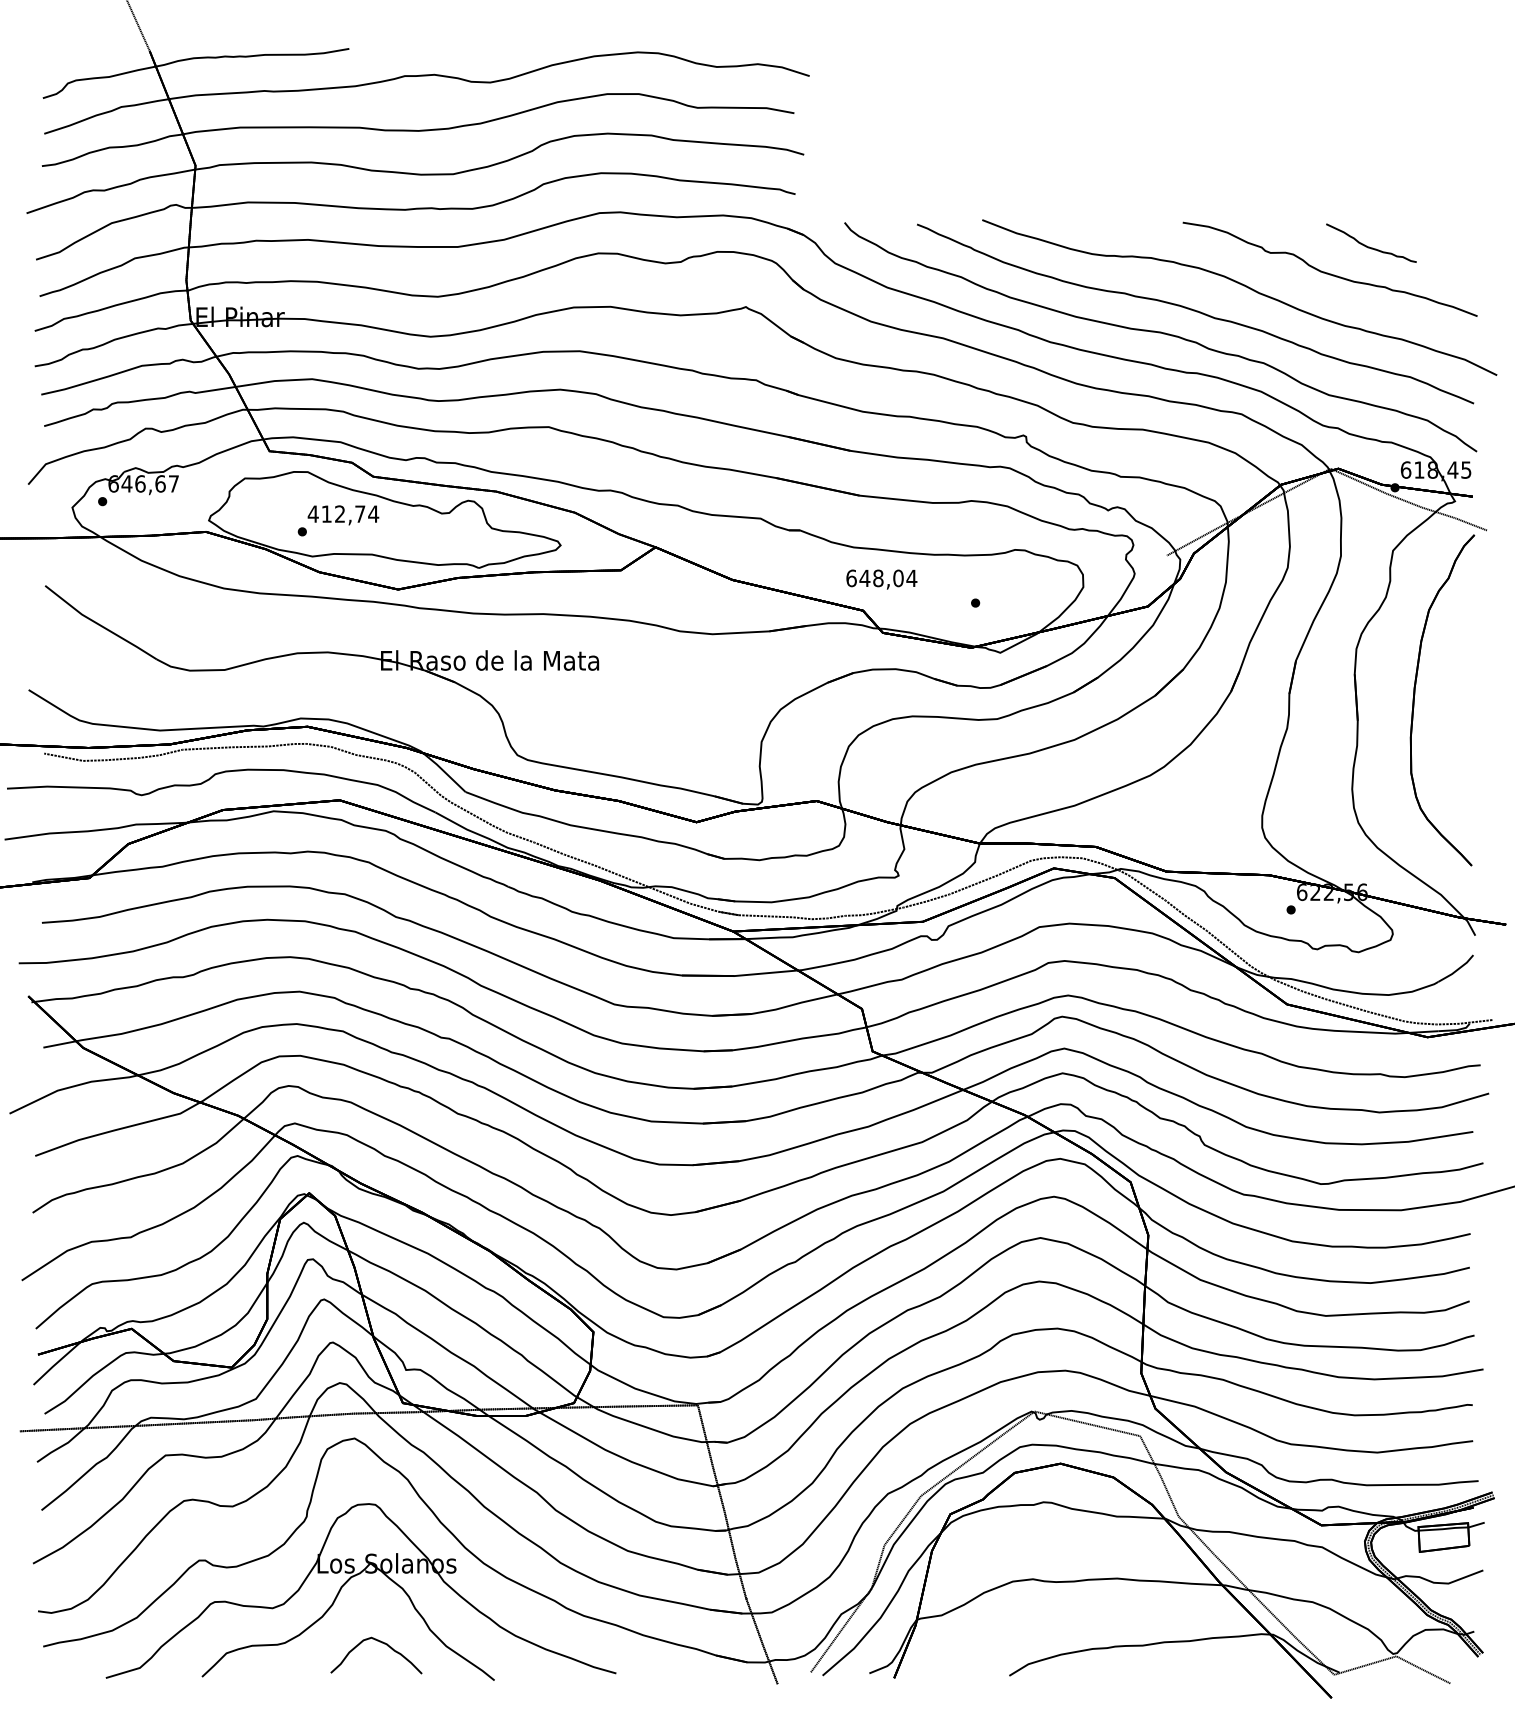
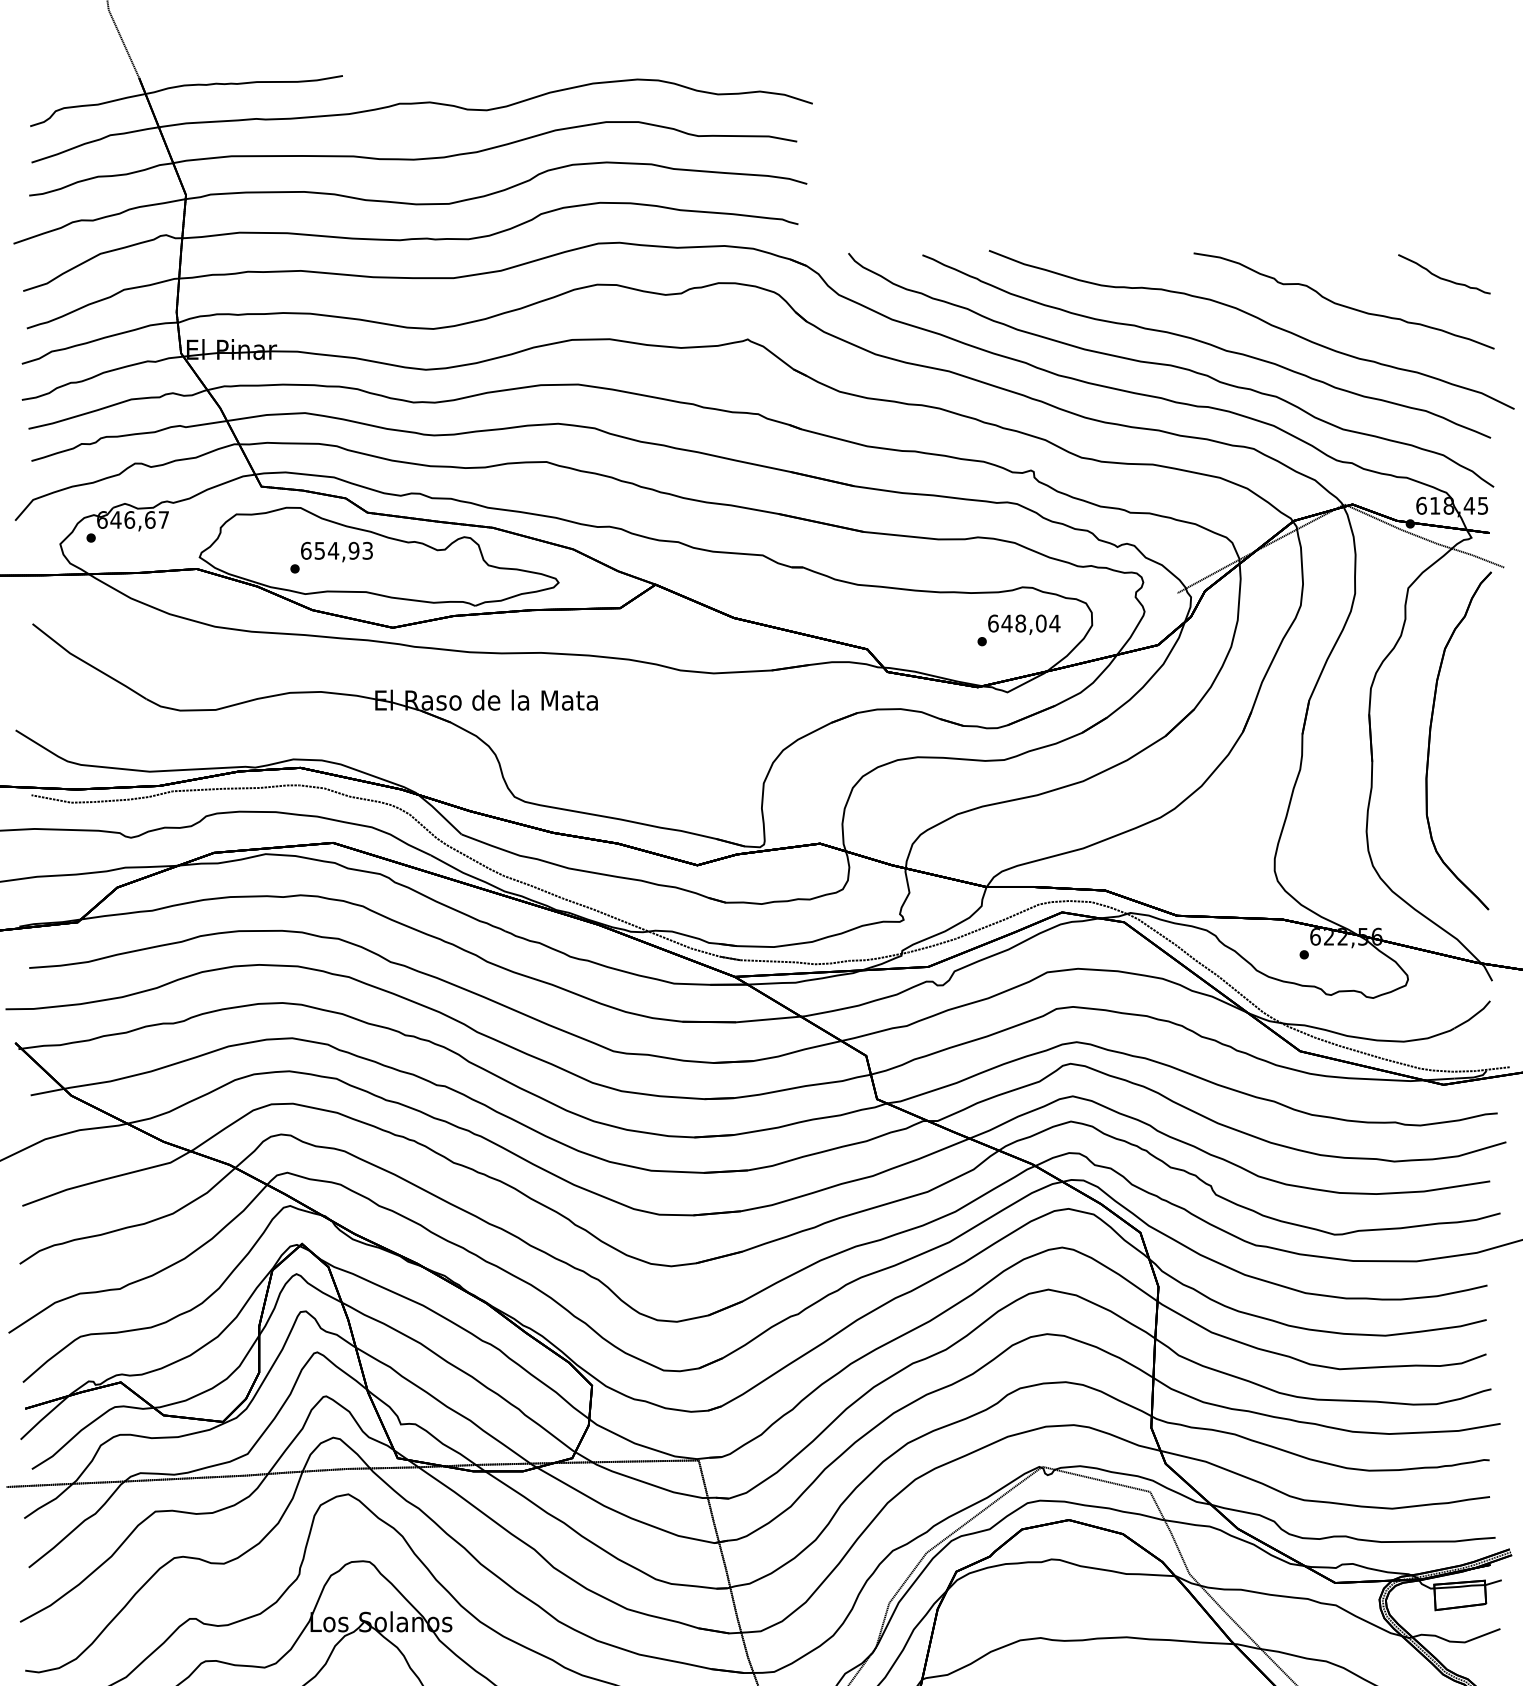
part: (1371, 242) -> (1444, 273), moved
text: (343, 513) -> (337, 550), 412,74 -> 654,93
text: (881, 579) -> (1023, 624), moved

